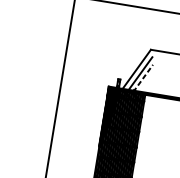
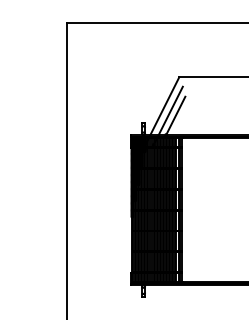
line: (143, 78) -> (175, 117), dashed -> solid

